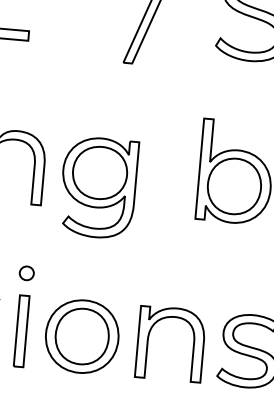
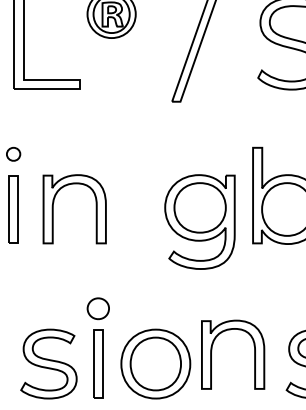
part: (98, 187) -> (199, 221), moved
part: (26, 272) -> (97, 308), size x1.6
part: (193, 345) -> (254, 354), moved

